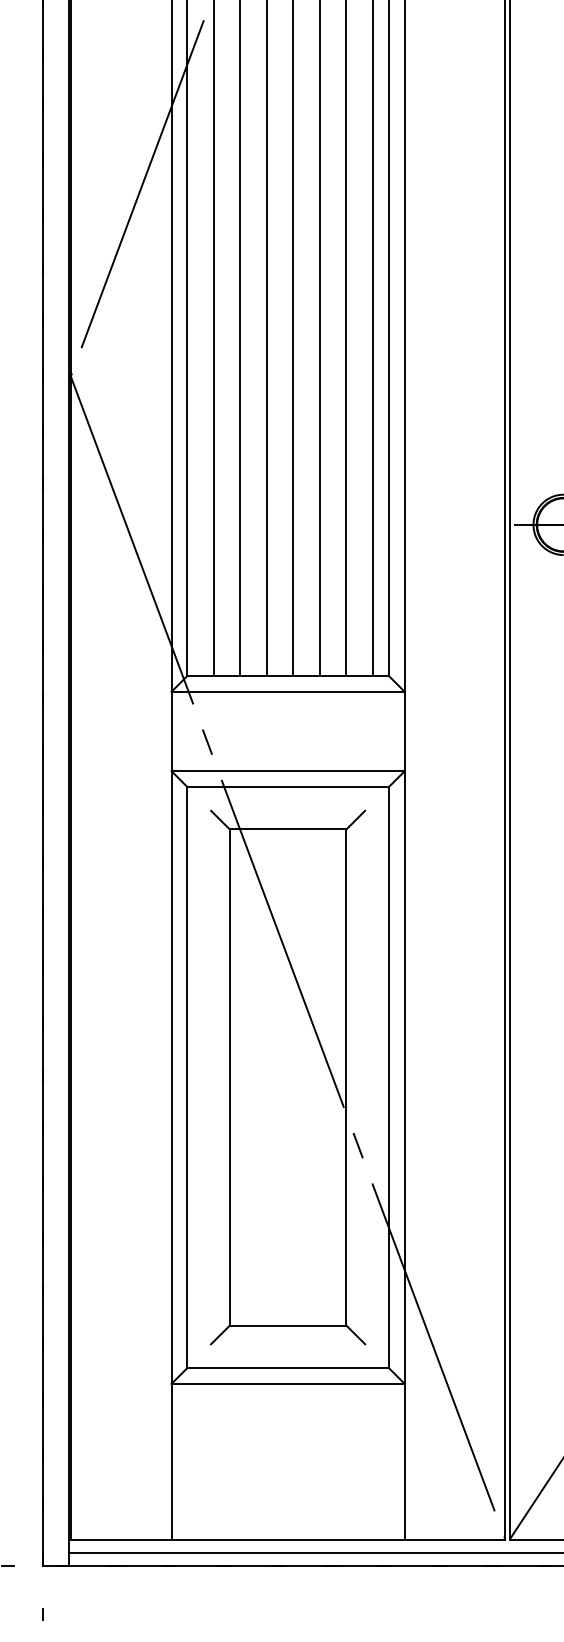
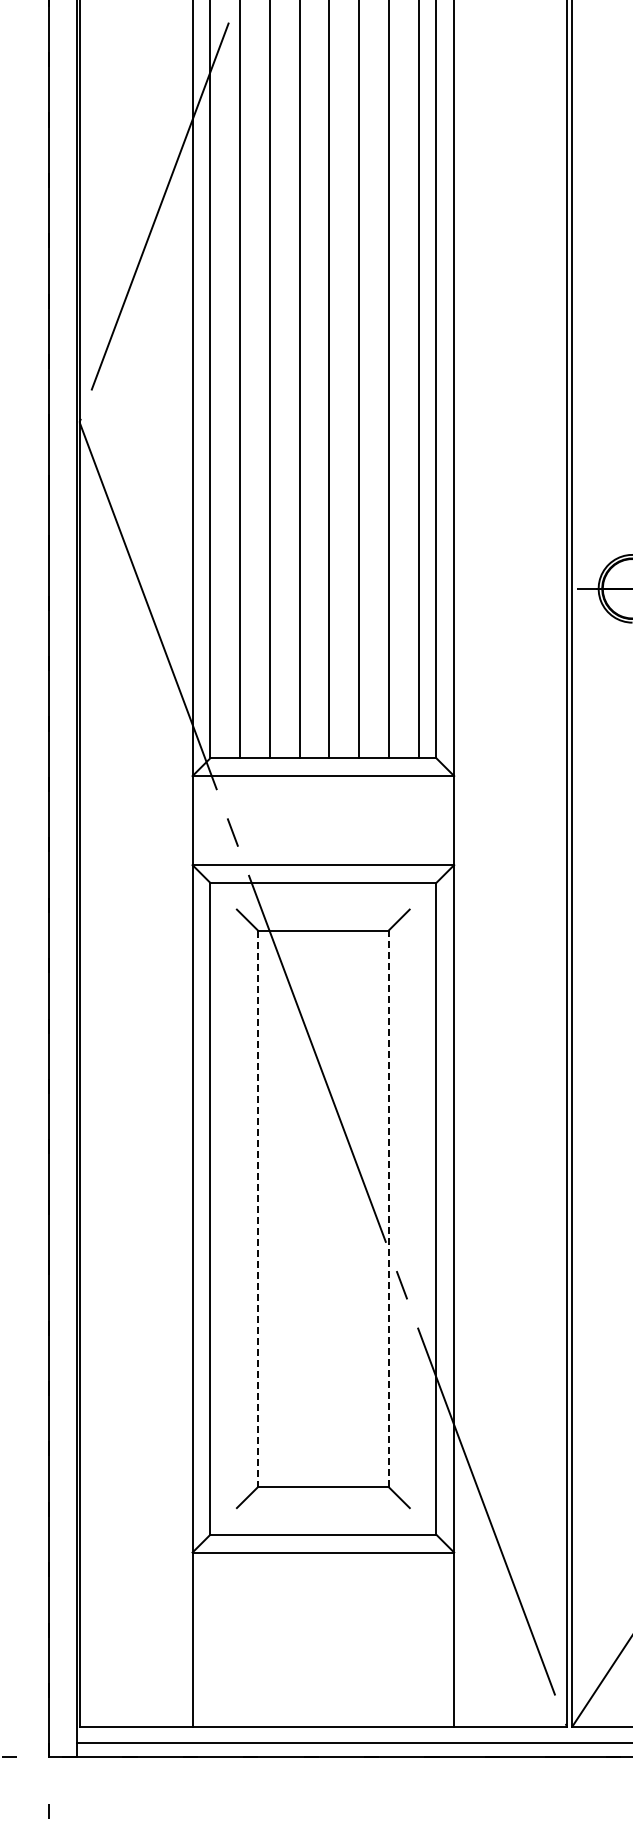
line: (346, 1077) -> (388, 1208), solid -> dashed
line: (229, 1078) -> (257, 1209), solid -> dashed

